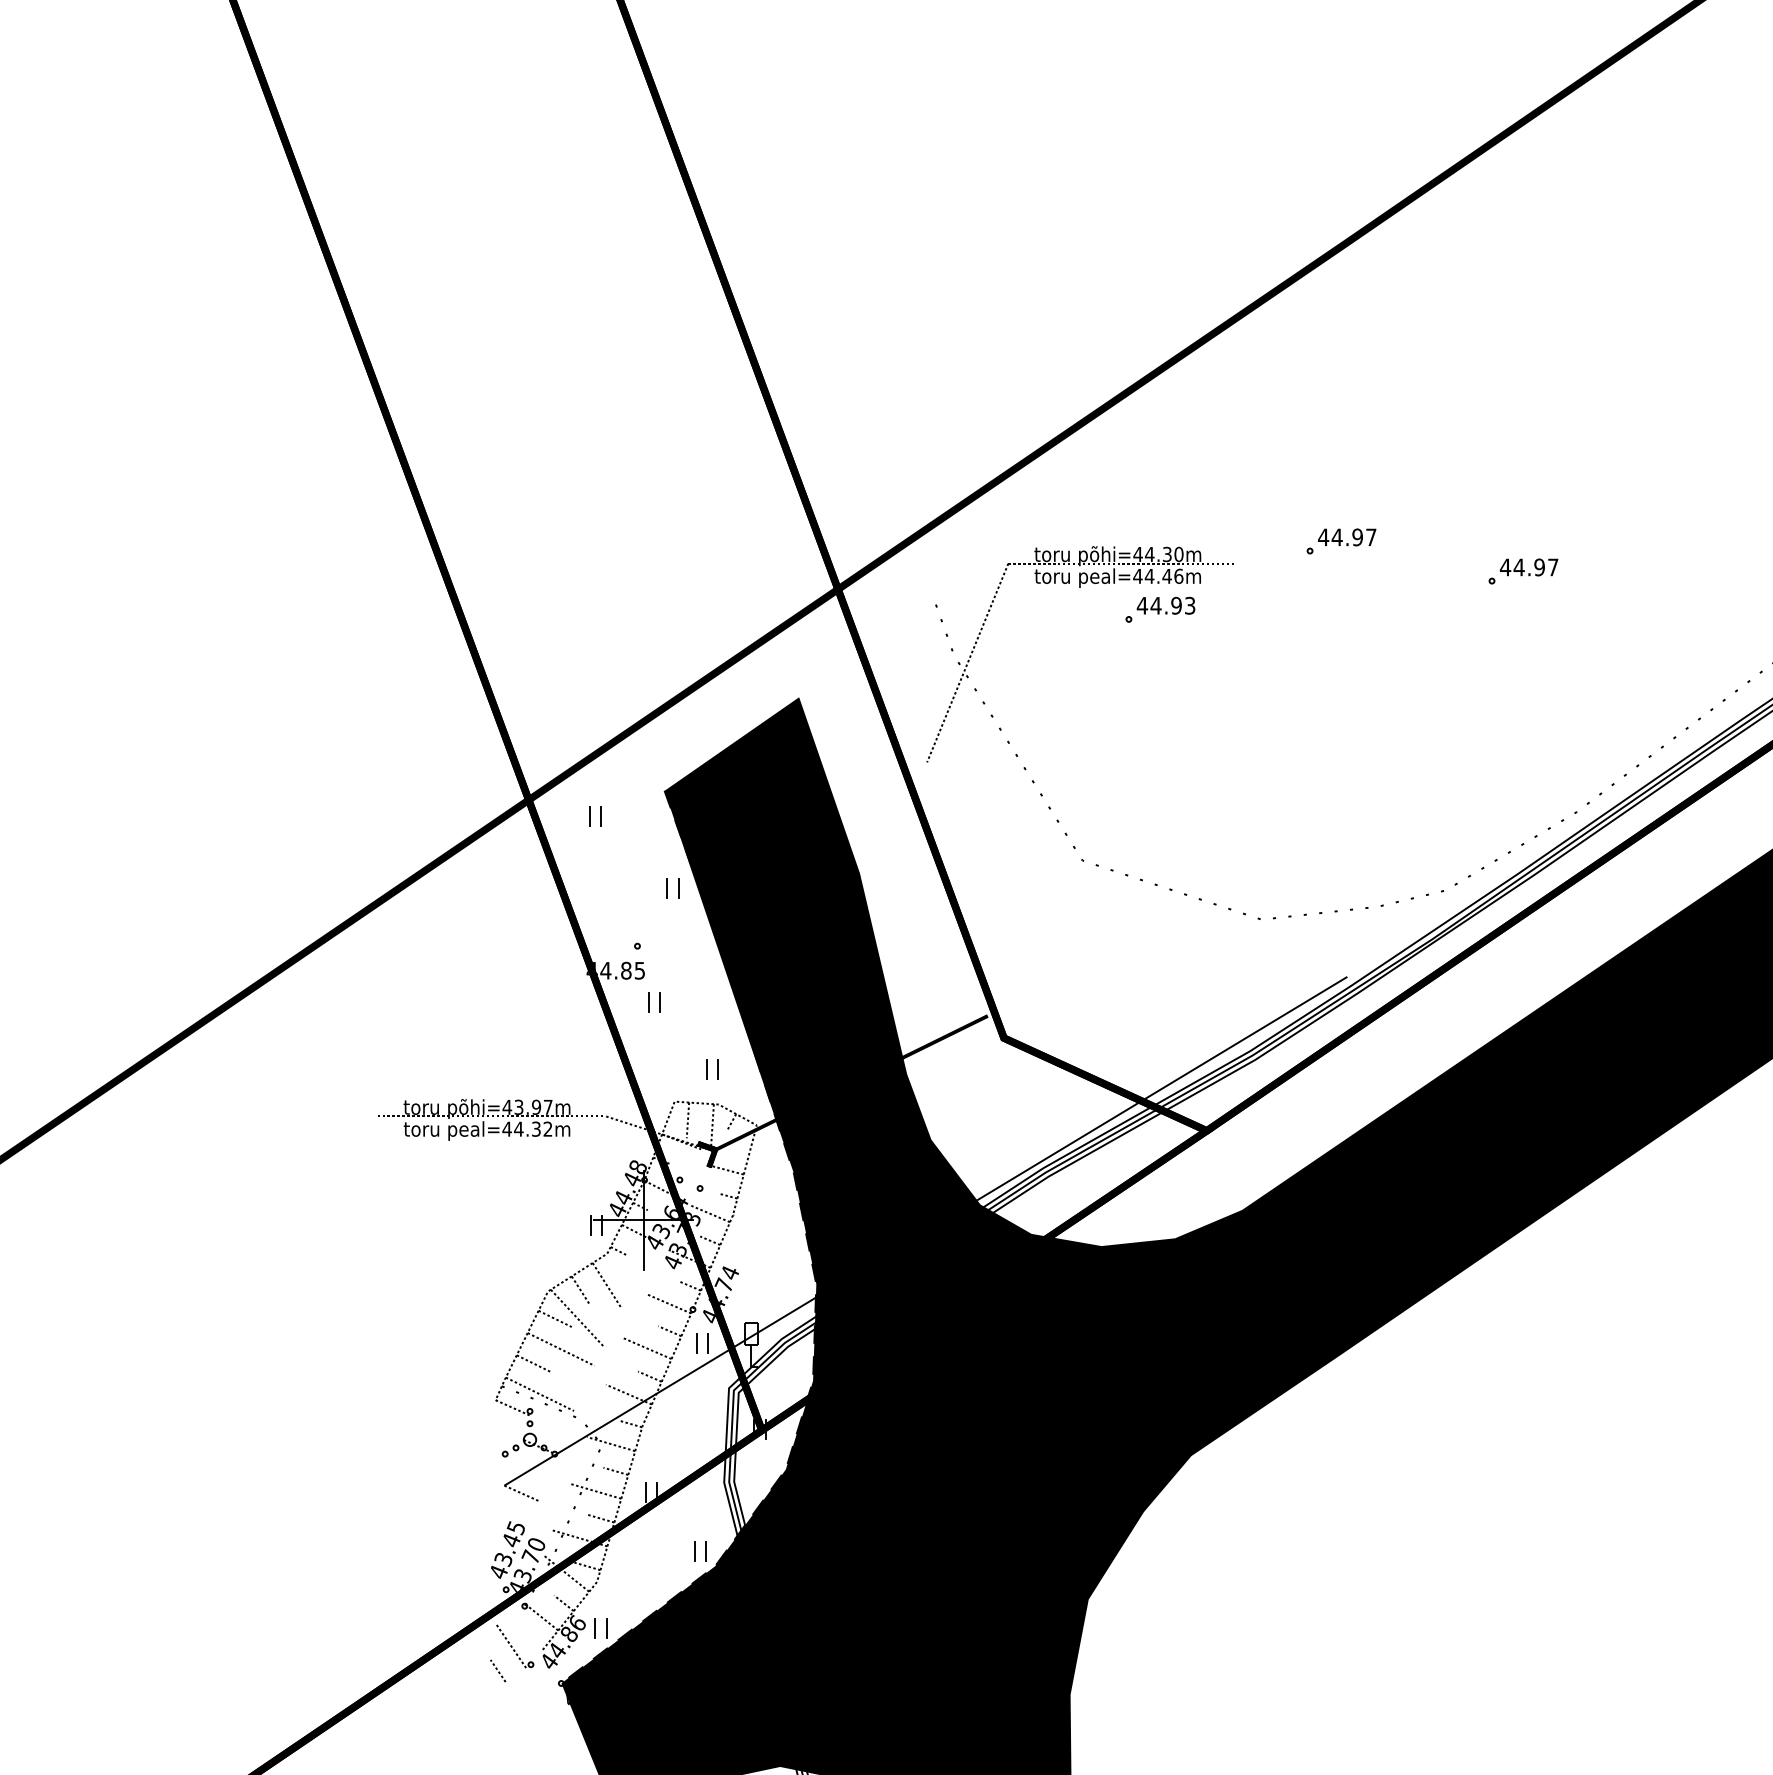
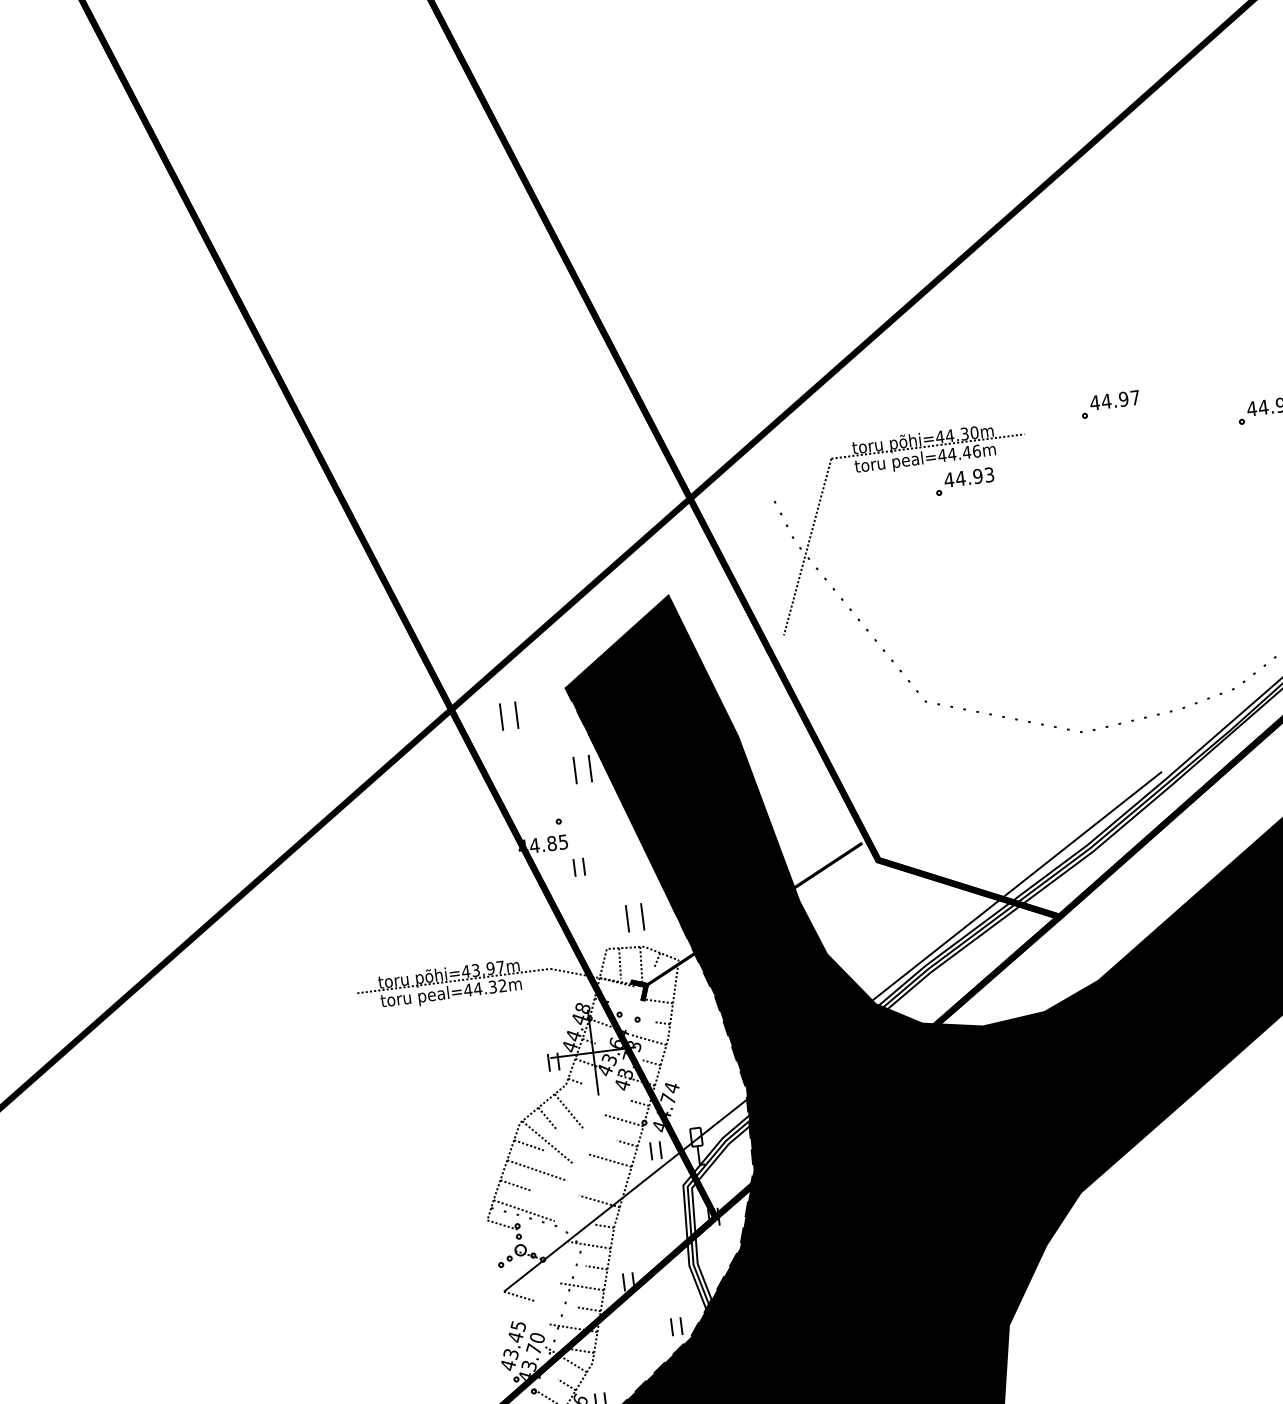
part: (595, 816) -> (509, 716), size x1.6
part: (672, 888) -> (582, 769), size x1.6
part: (712, 1069) -> (635, 917), size x1.6
line: (649, 1376) -> (614, 1183), removed

